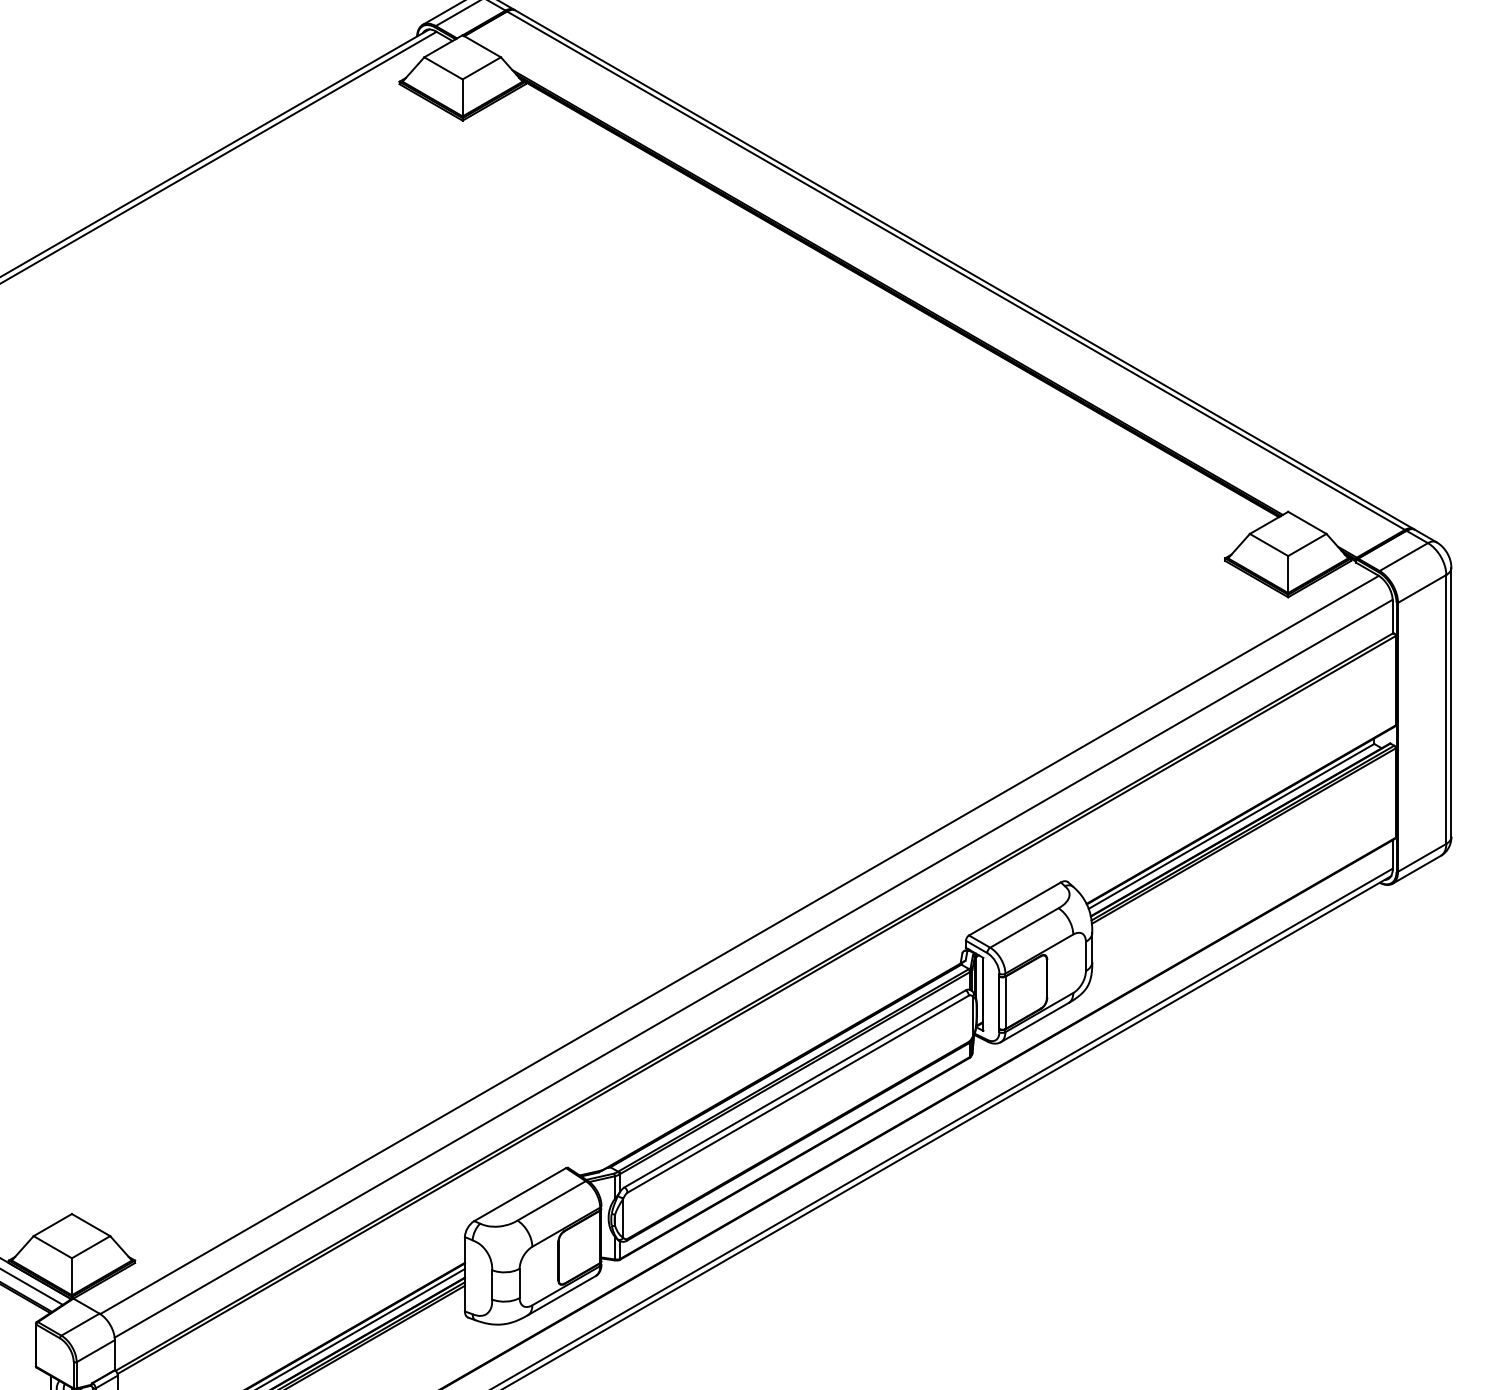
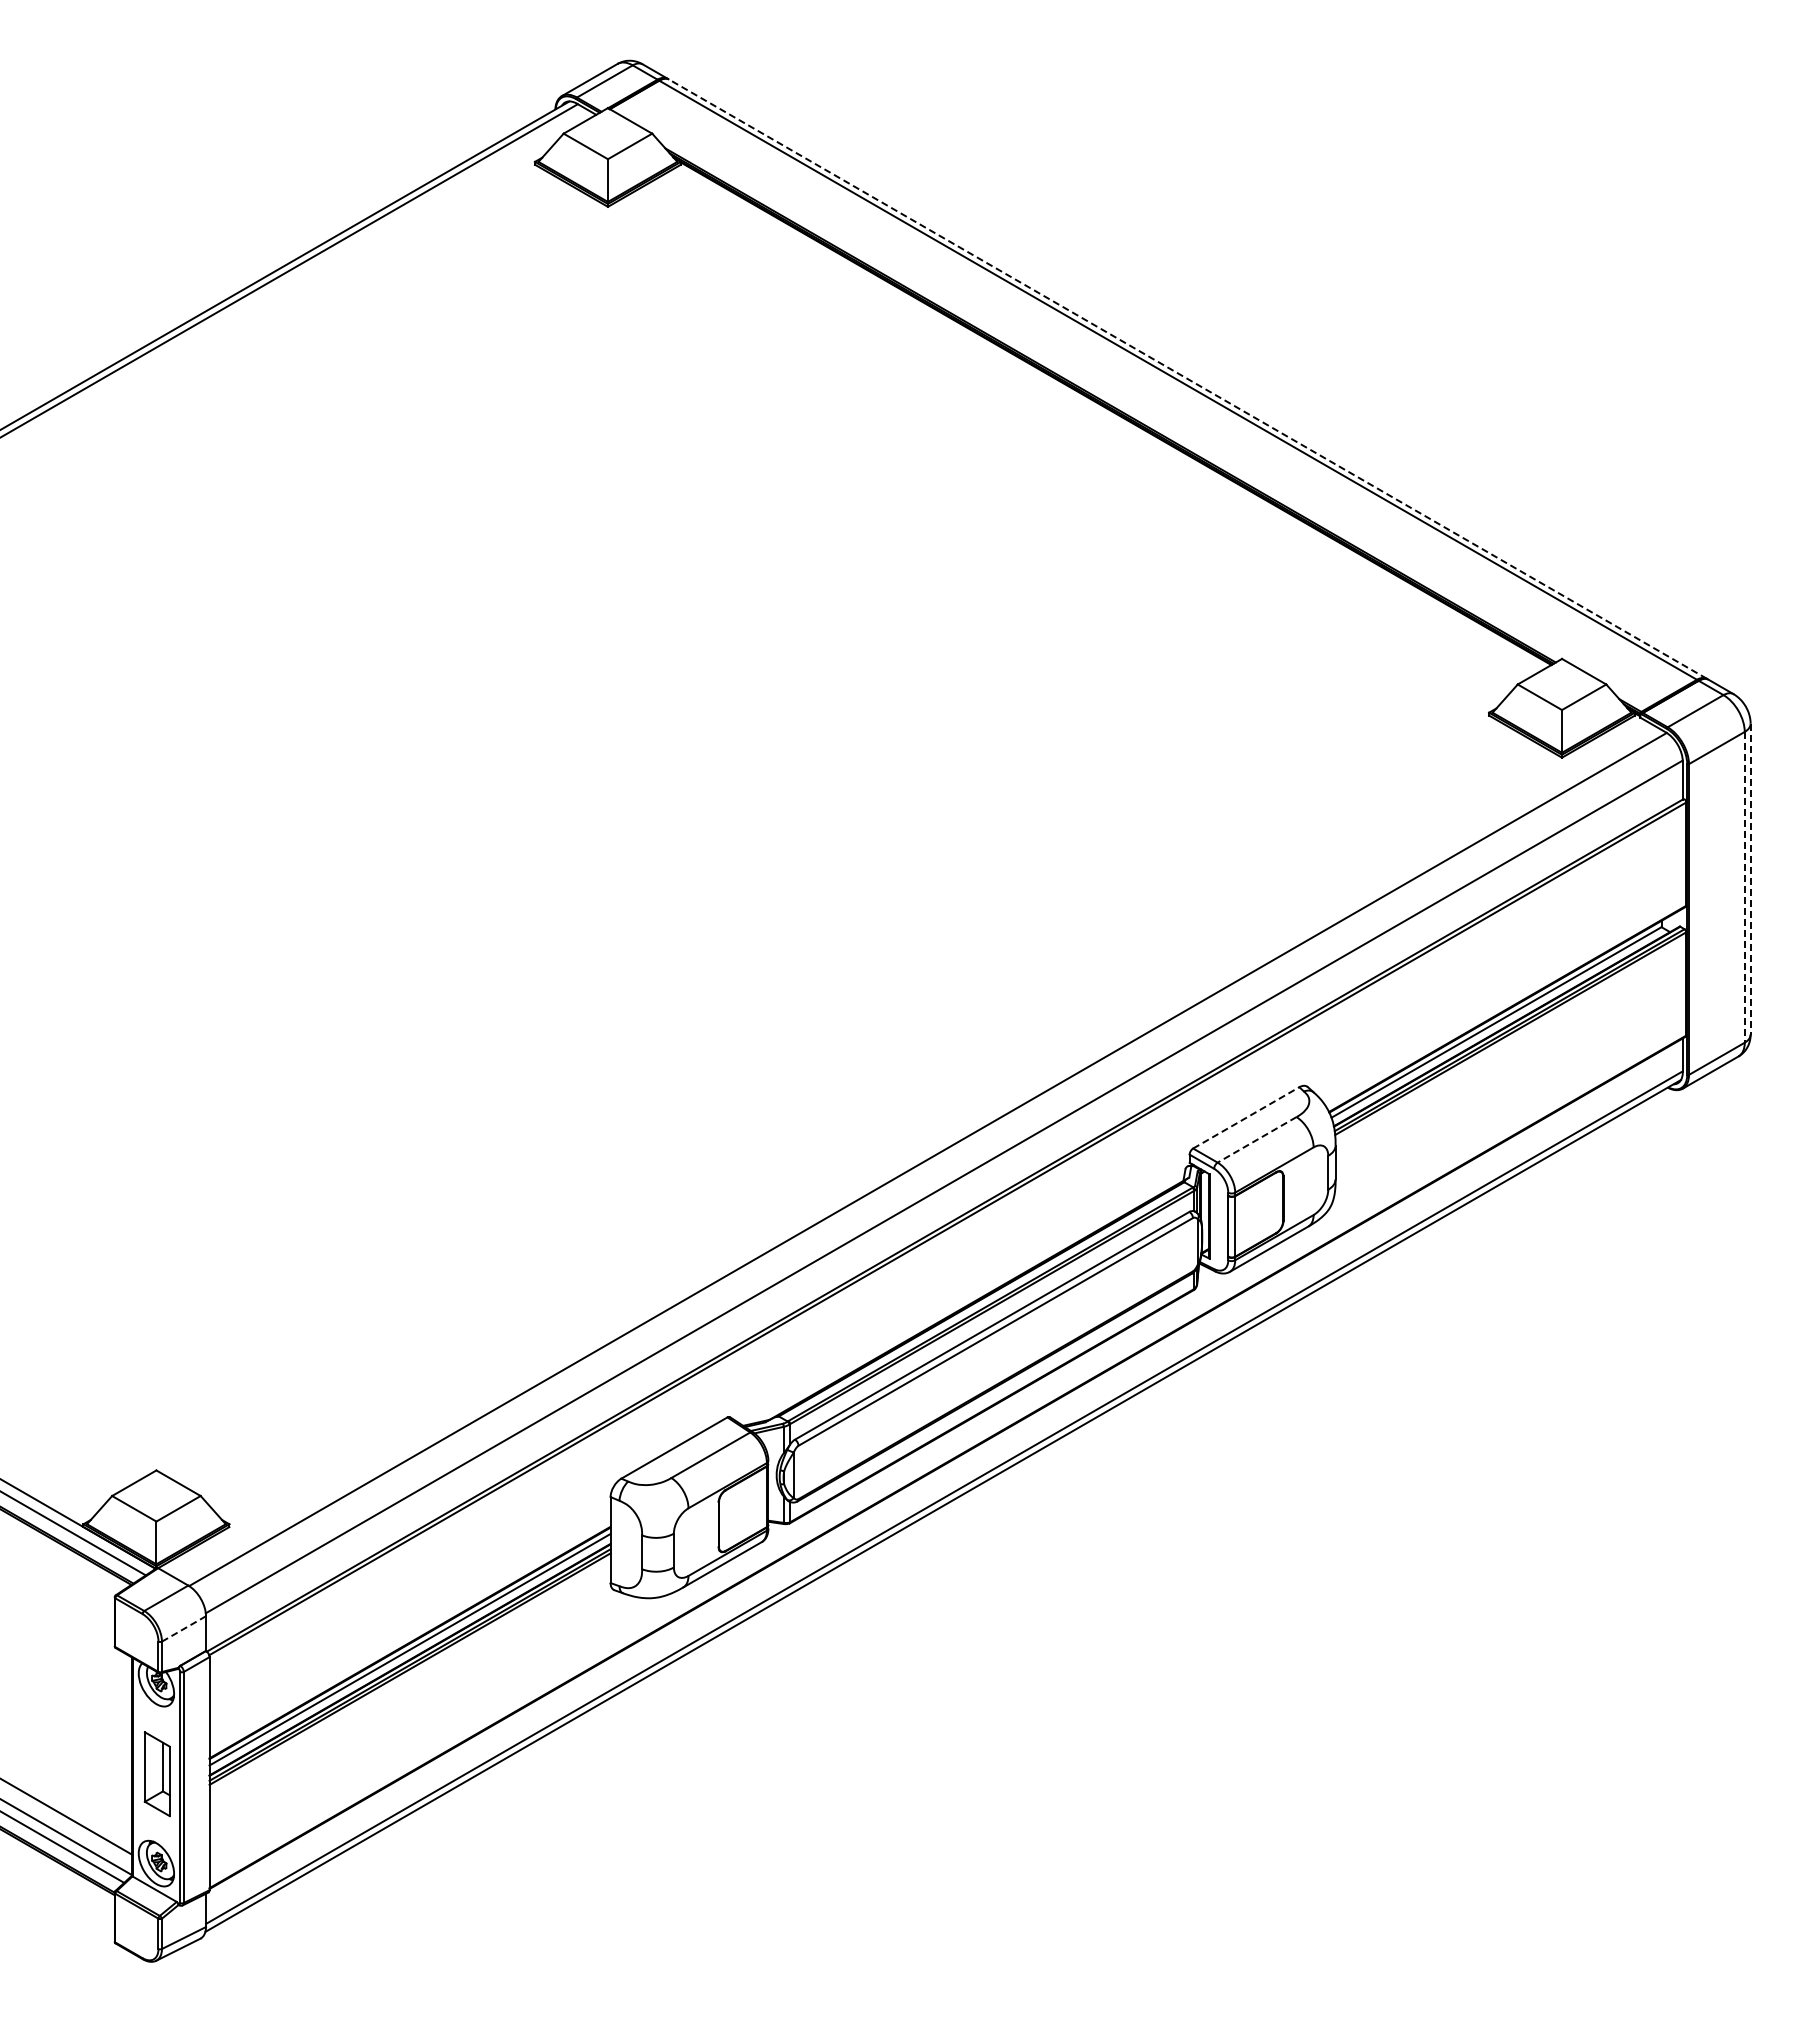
line: (964, 270) -> (1187, 379), solid -> dashed
line: (1451, 702) -> (1750, 879), solid -> dashed
line: (1446, 709) -> (1744, 887), solid -> dashed
line: (1015, 908) -> (1246, 1117), solid -> dashed
line: (1024, 927) -> (1257, 1139), solid -> dashed
line: (96, 1350) -> (184, 1628), solid -> dashed

